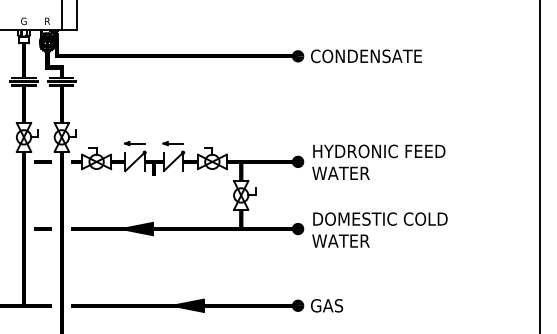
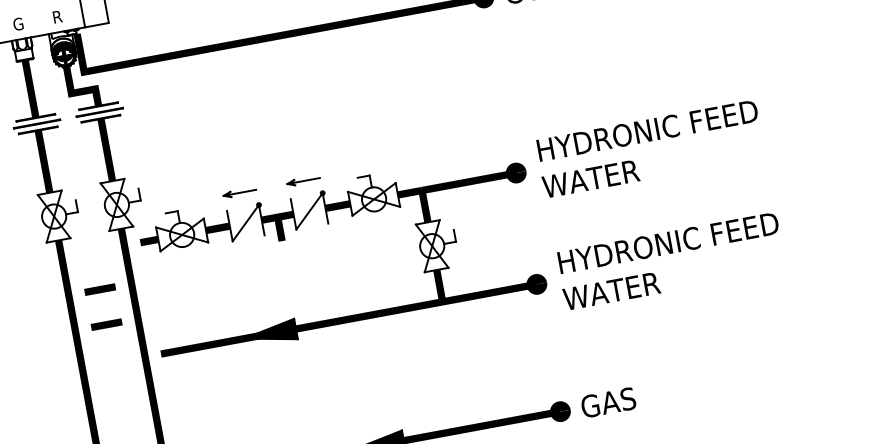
line: (42, 161) -> (99, 289), moved
text: (380, 218) -> (670, 241), DOMESTIC COLD WATER -> HYDRONIC FEED WATER
line: (42, 228) -> (105, 323), moved

